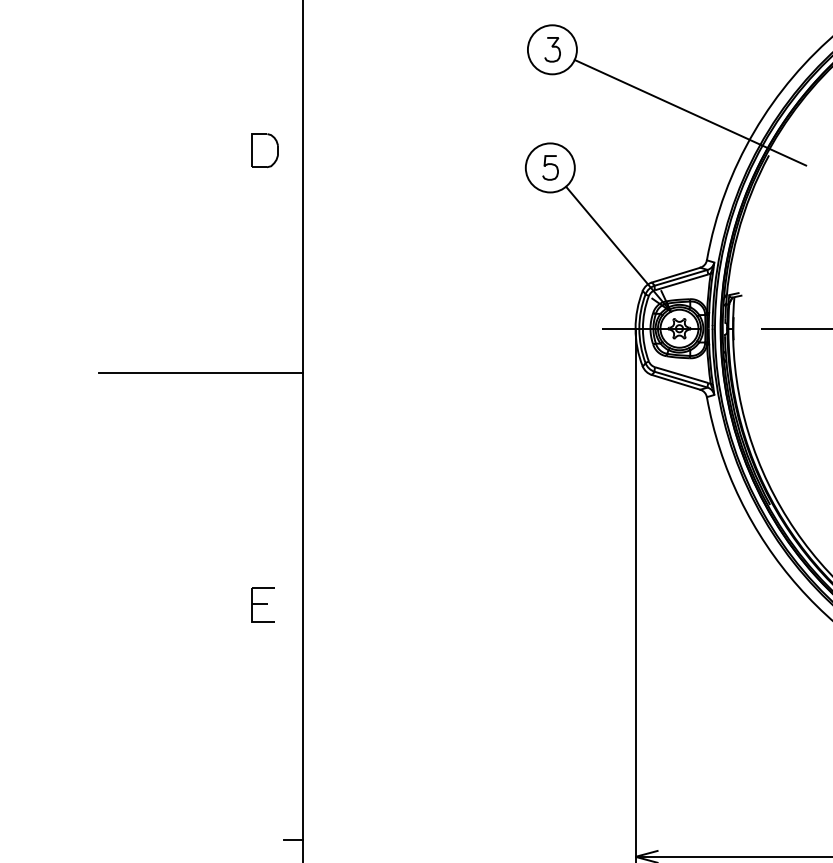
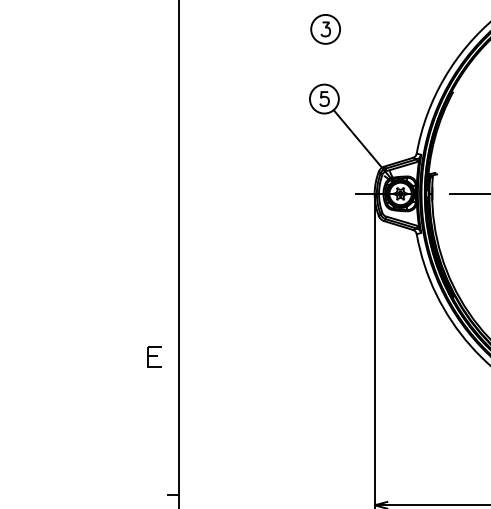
line: (689, 112) -> (406, 66), removed
part: (265, 149) -> (156, 88), removed
line: (201, 373) -> (118, 220), removed

